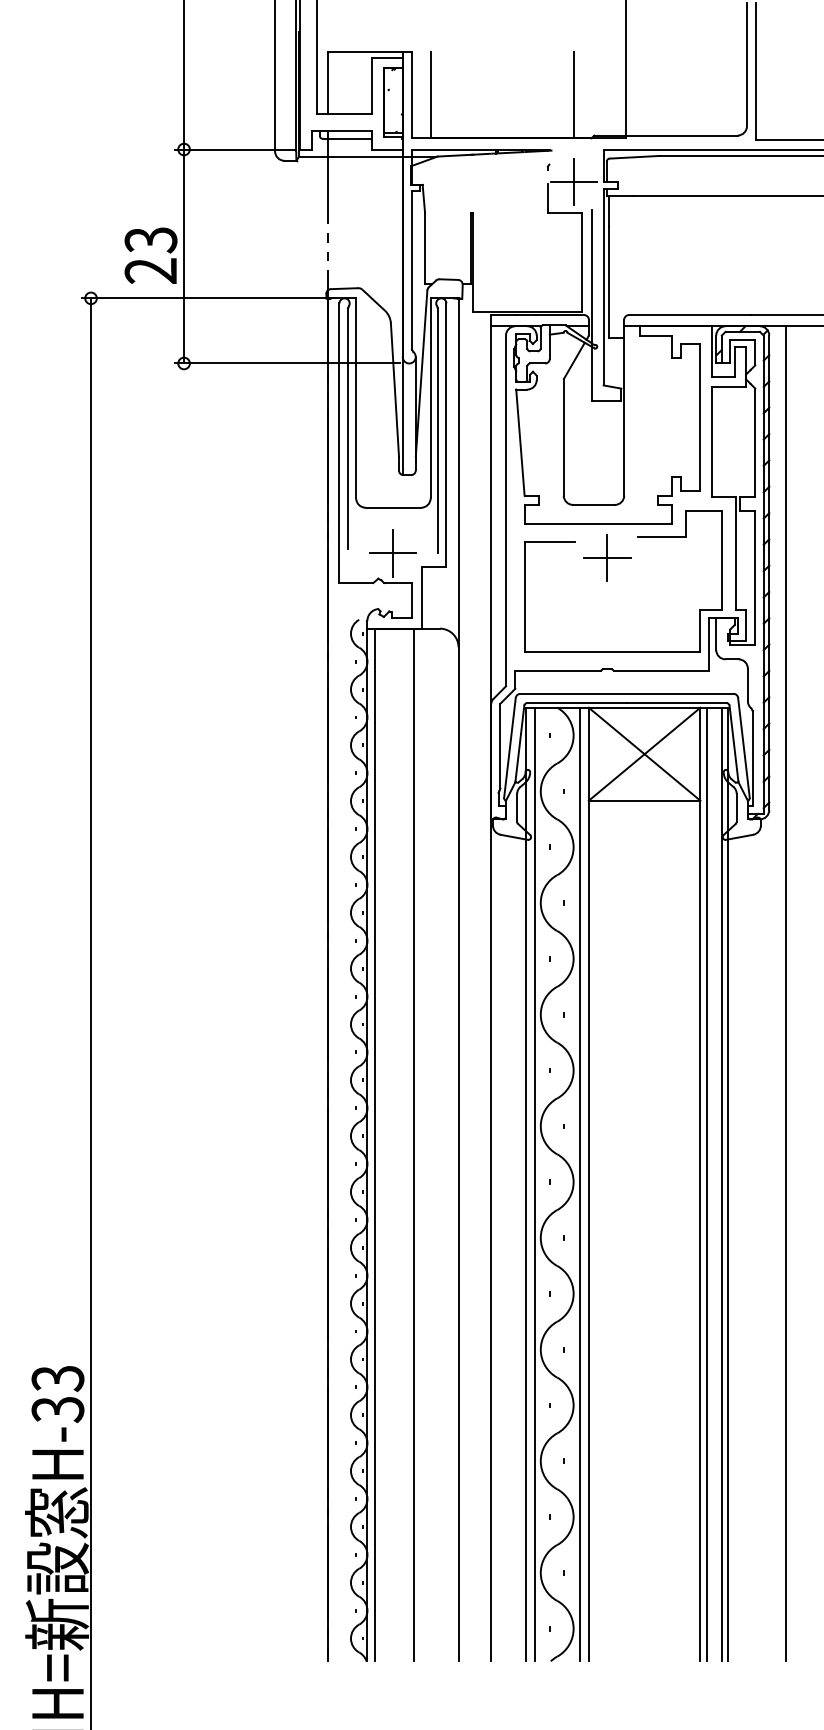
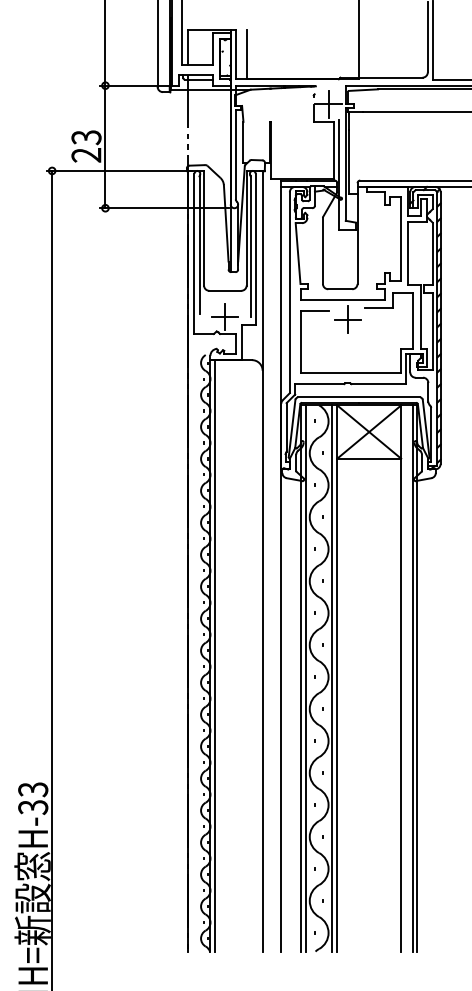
line: (573, 95) -> (328, 54), removed
line: (786, 992) -> (450, 568), removed
line: (414, 1144) -> (237, 655), removed
line: (706, 1184) -> (404, 678), removed

